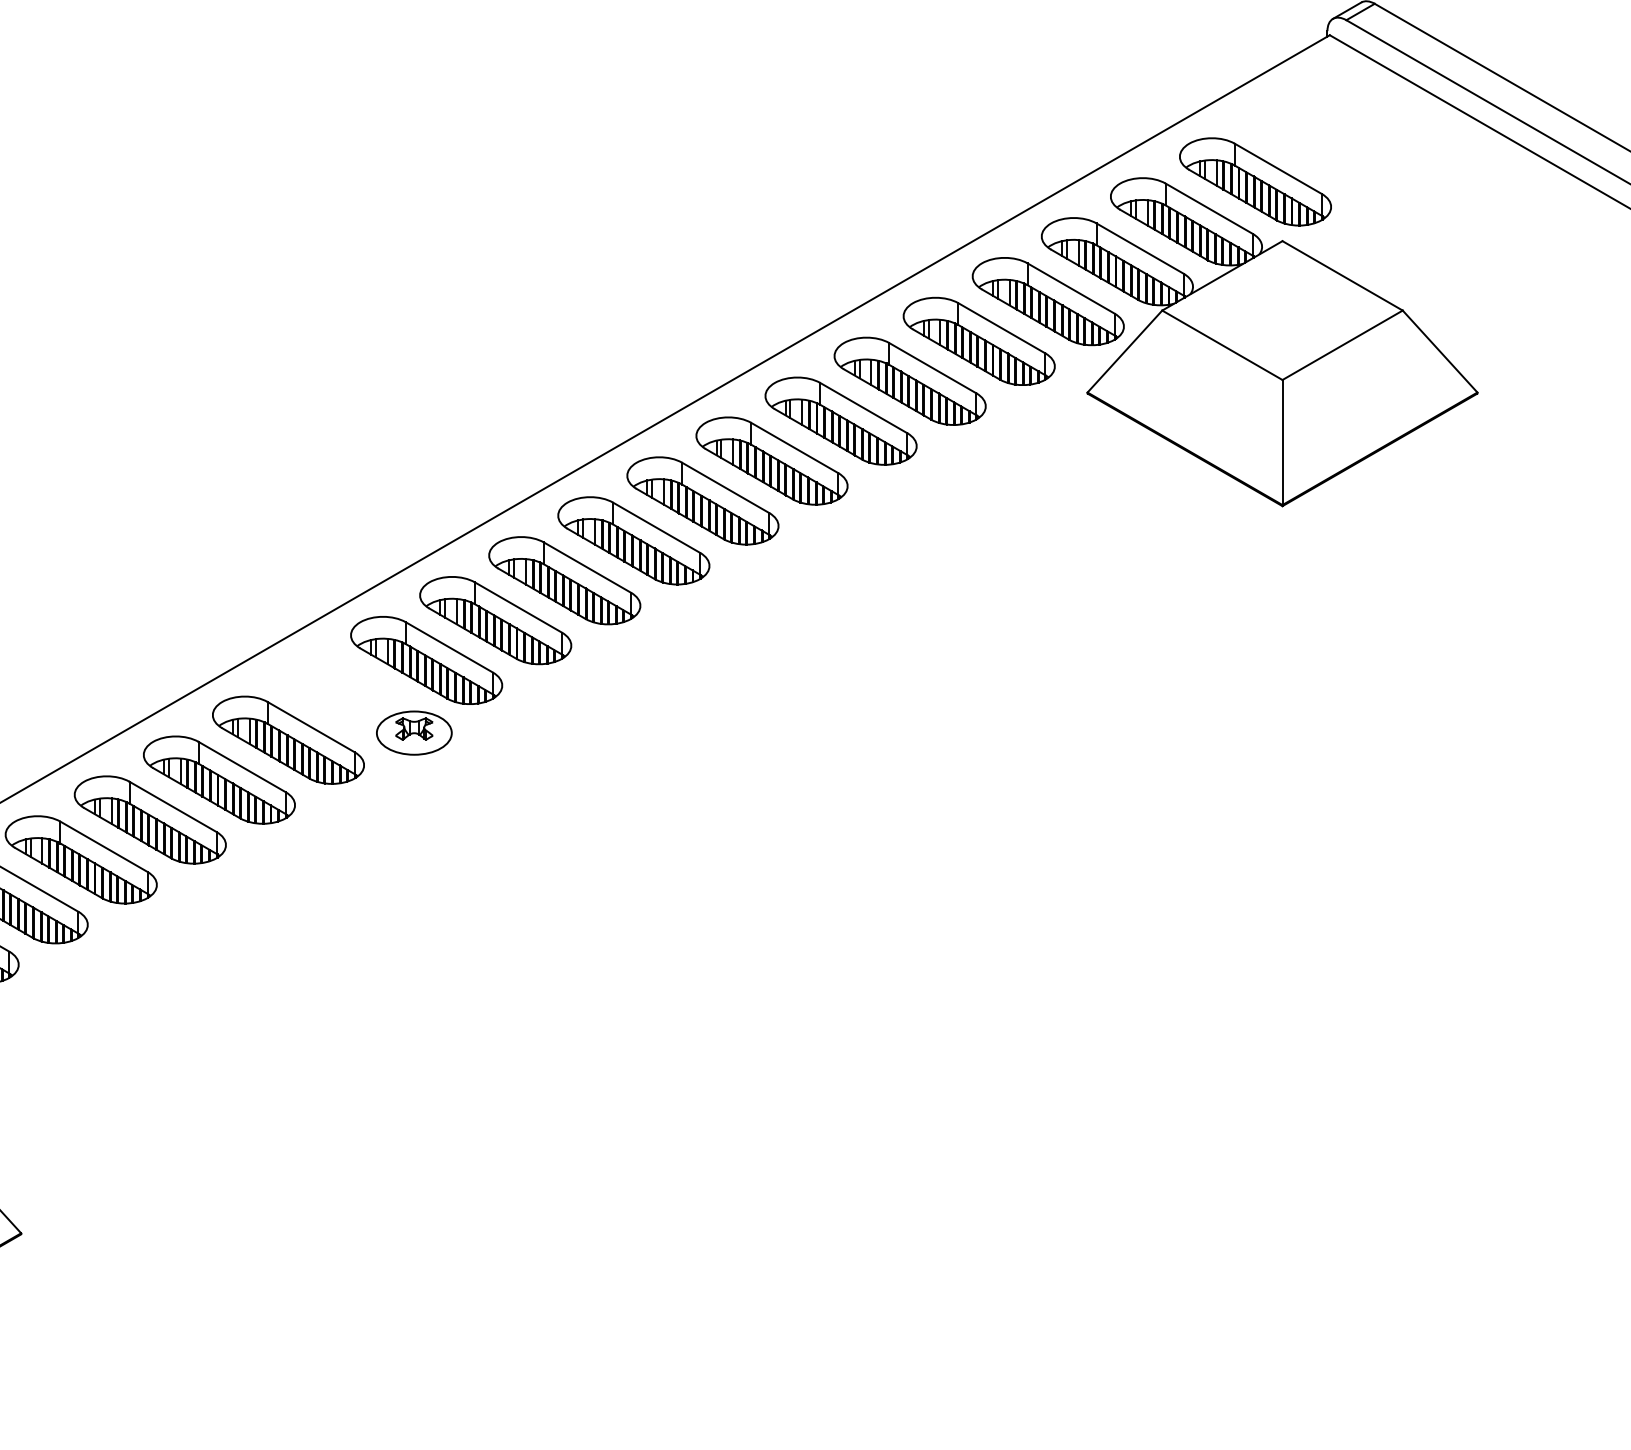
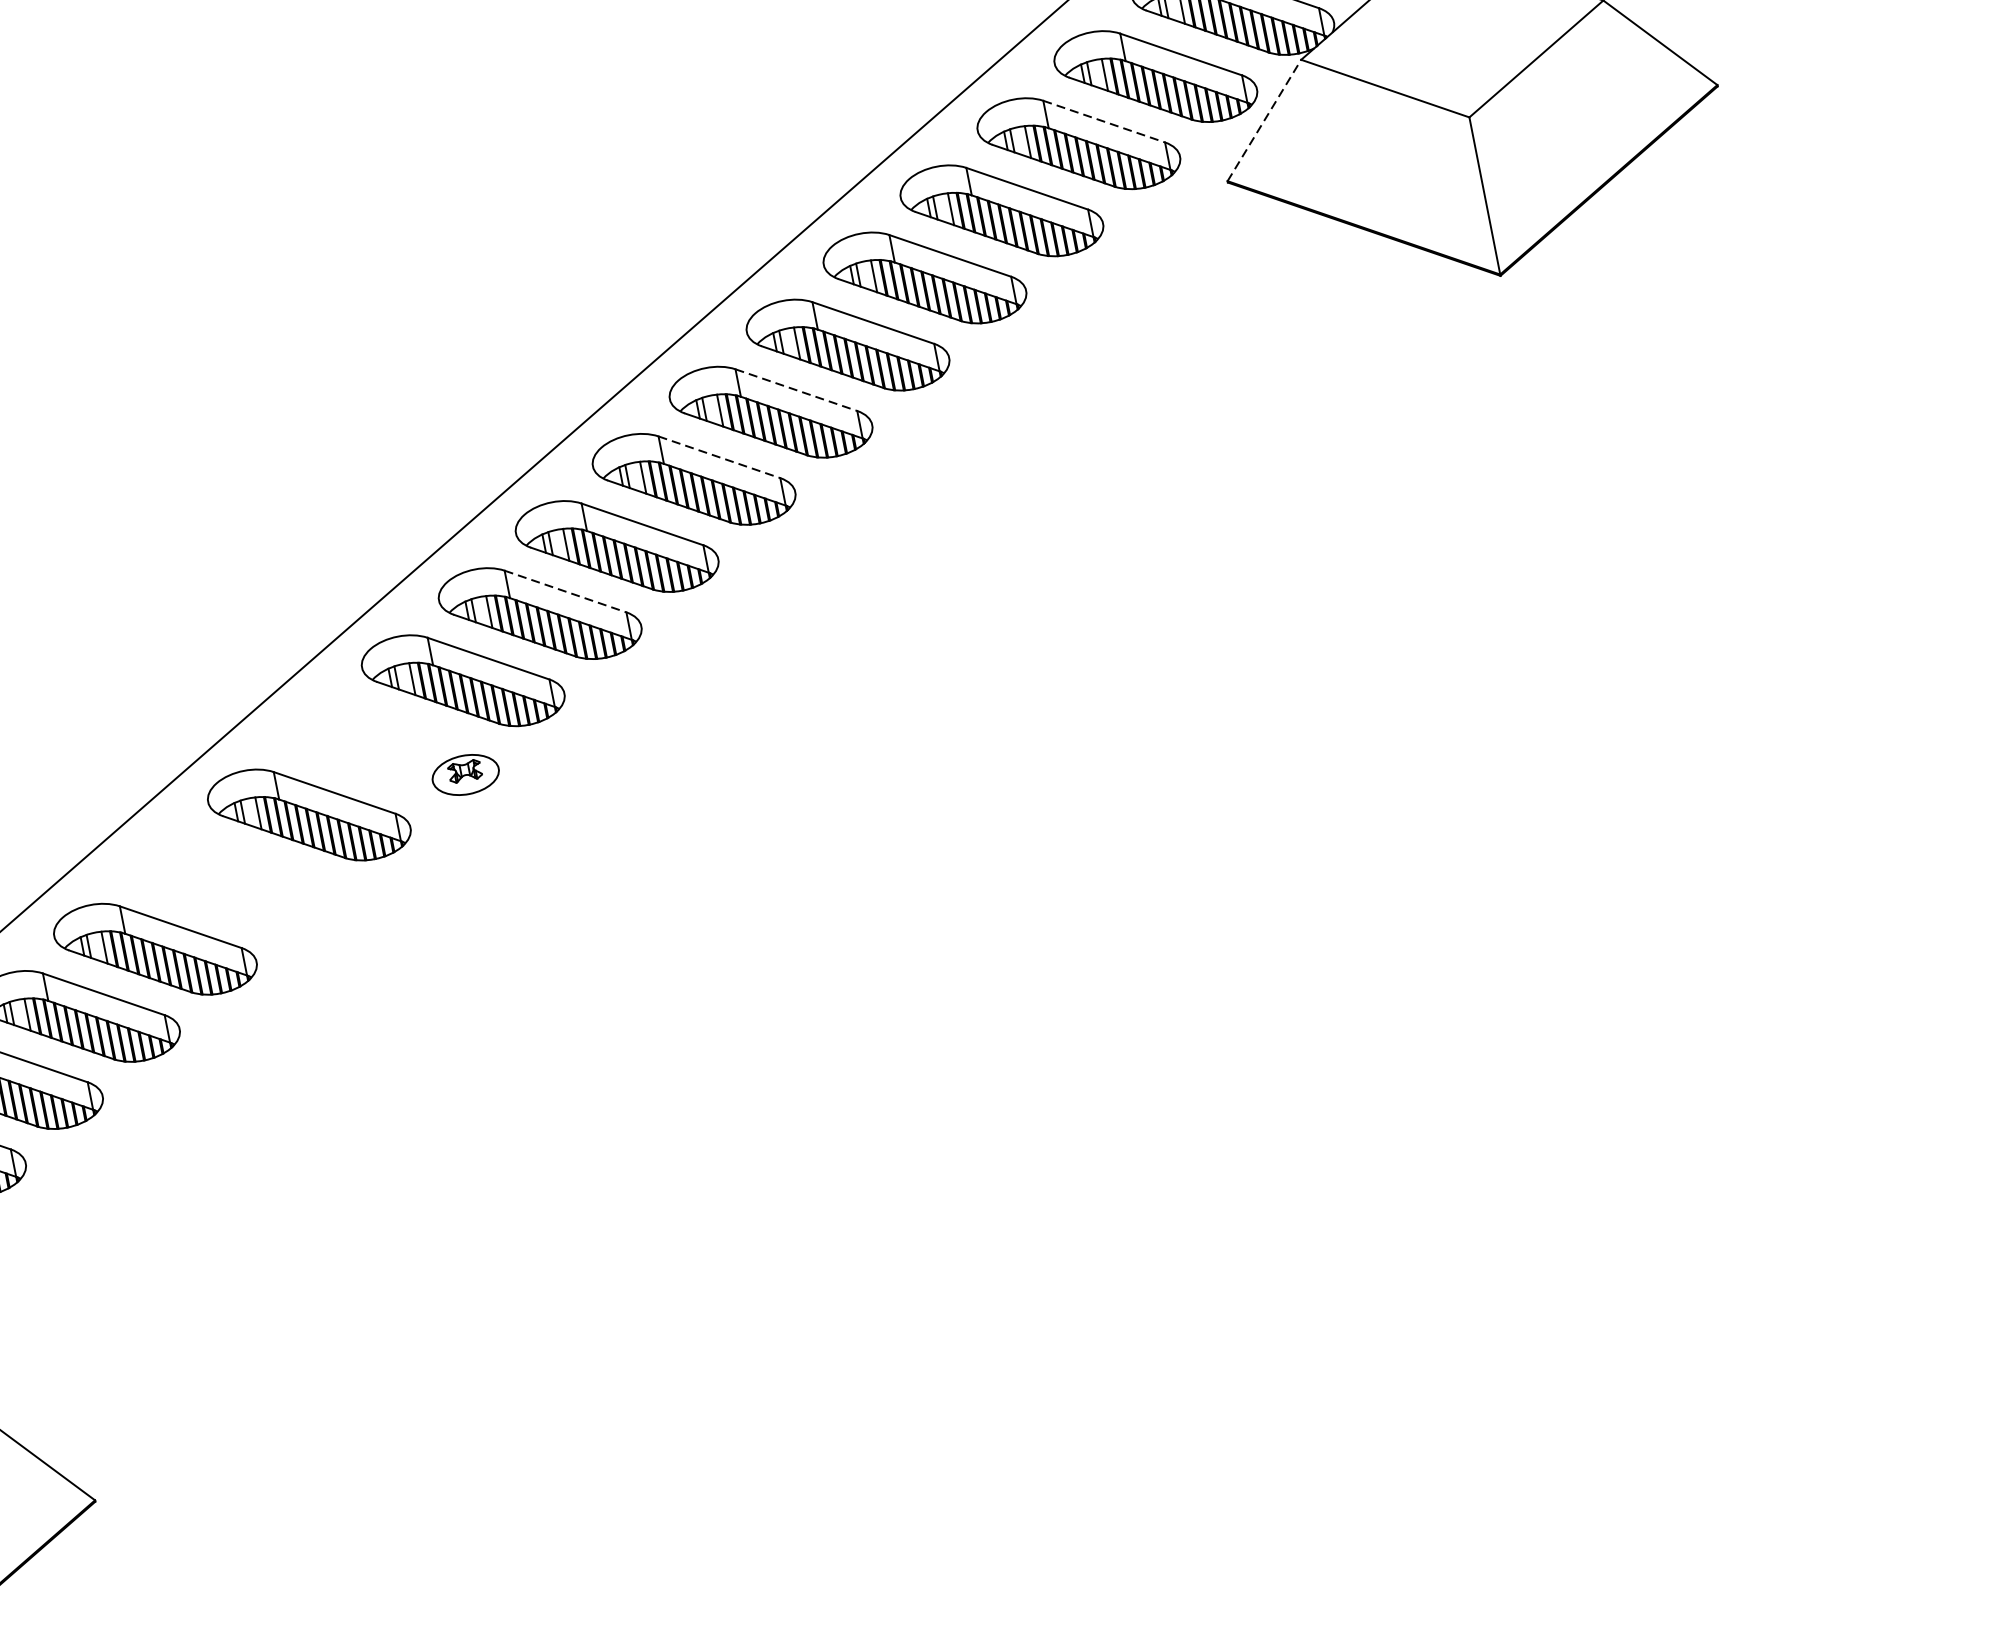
line: (1002, 328) -> (1104, 121), solid -> dashed
line: (1125, 351) -> (1265, 120), solid -> dashed
line: (726, 488) -> (797, 390), solid -> dashed
line: (657, 527) -> (720, 456), solid -> dashed
line: (518, 607) -> (565, 591), solid -> dashed
part: (414, 732) -> (465, 774), size x0.7
part: (219, 779) -> (232, 881), removed

